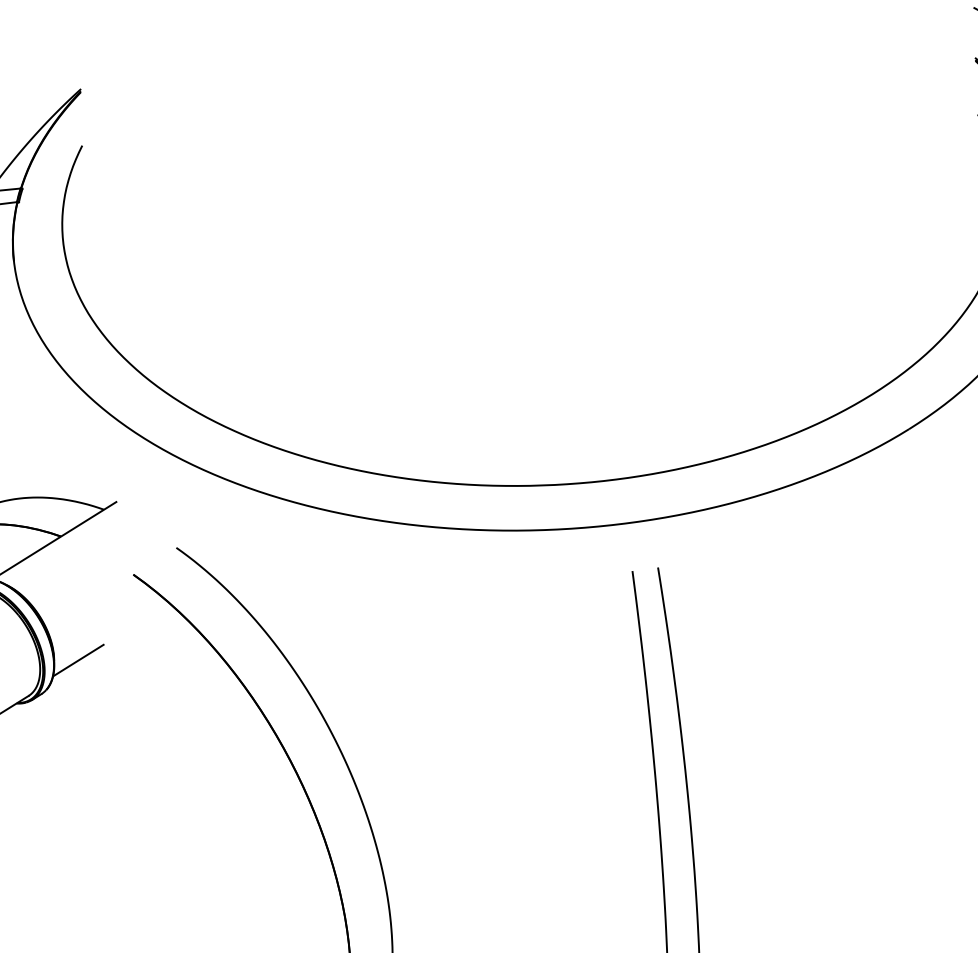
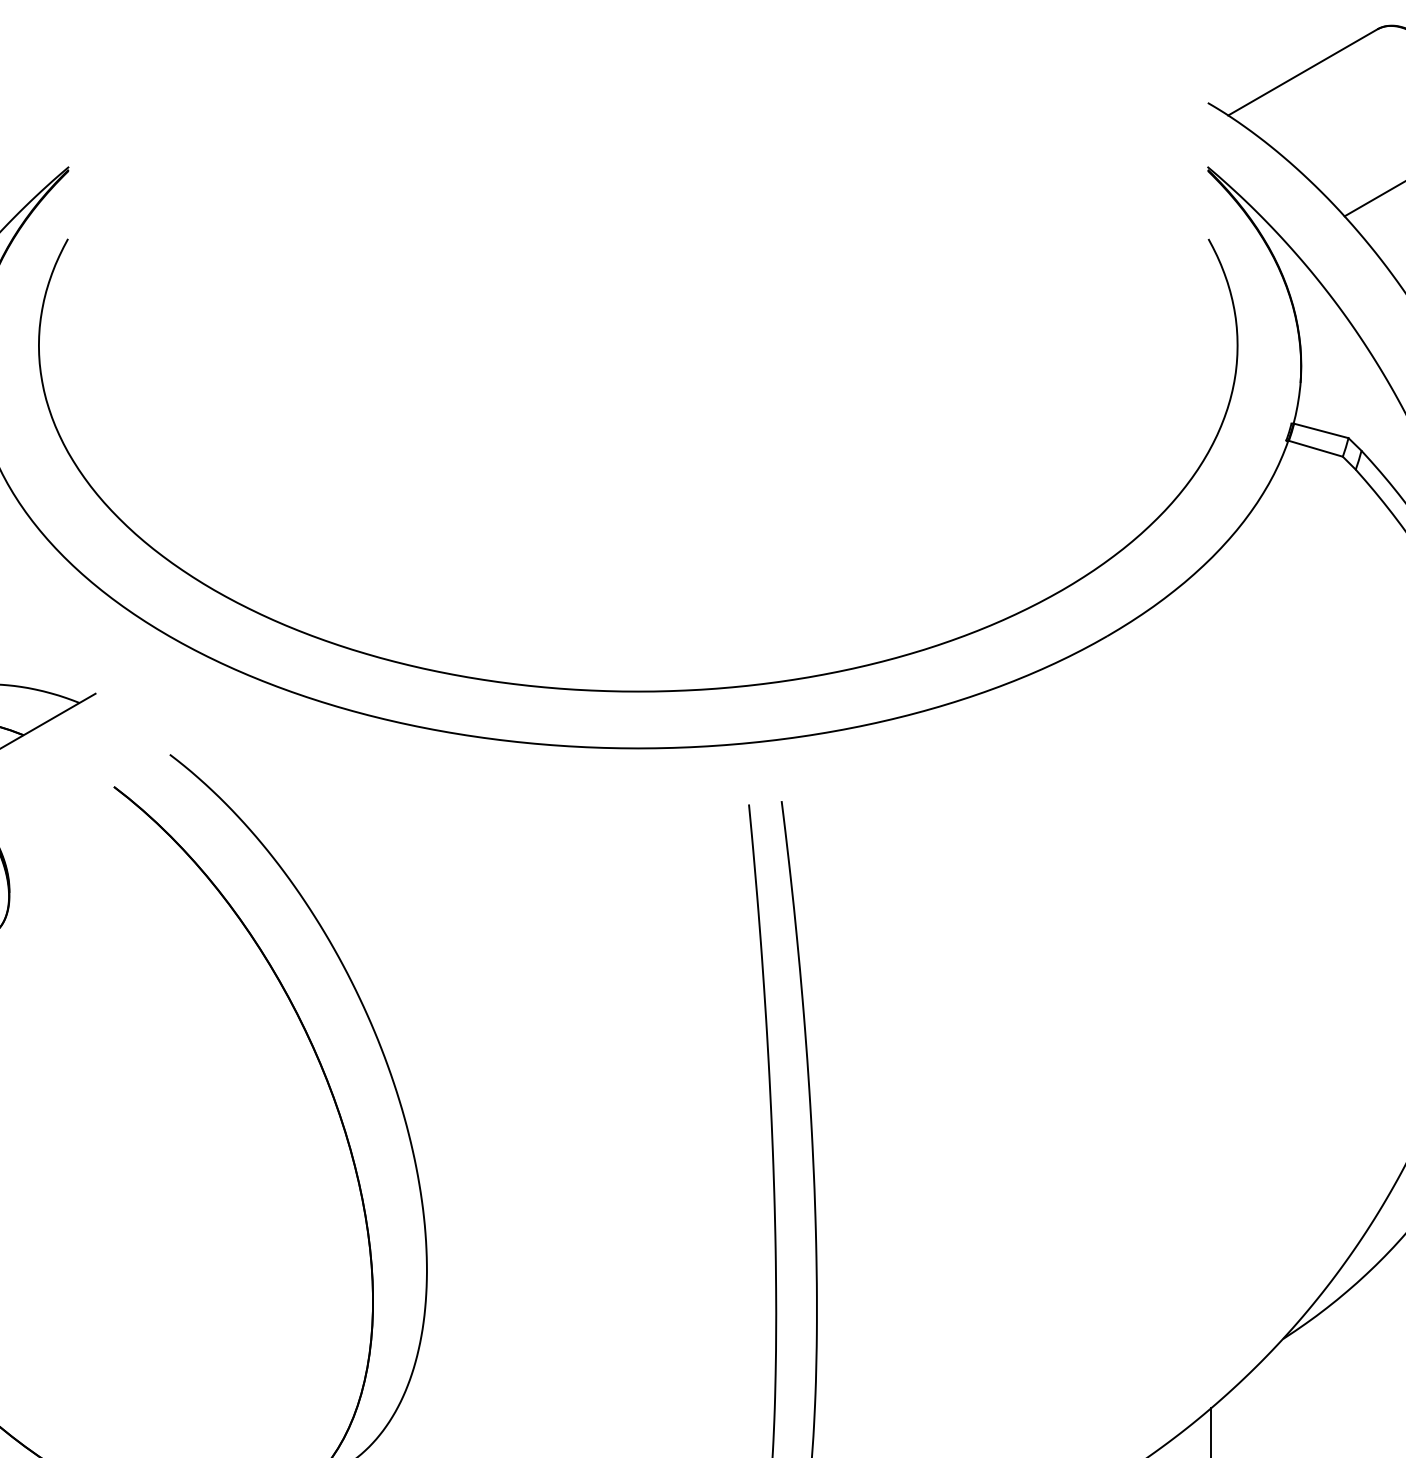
line: (78, 660) -> (40, 893), removed

